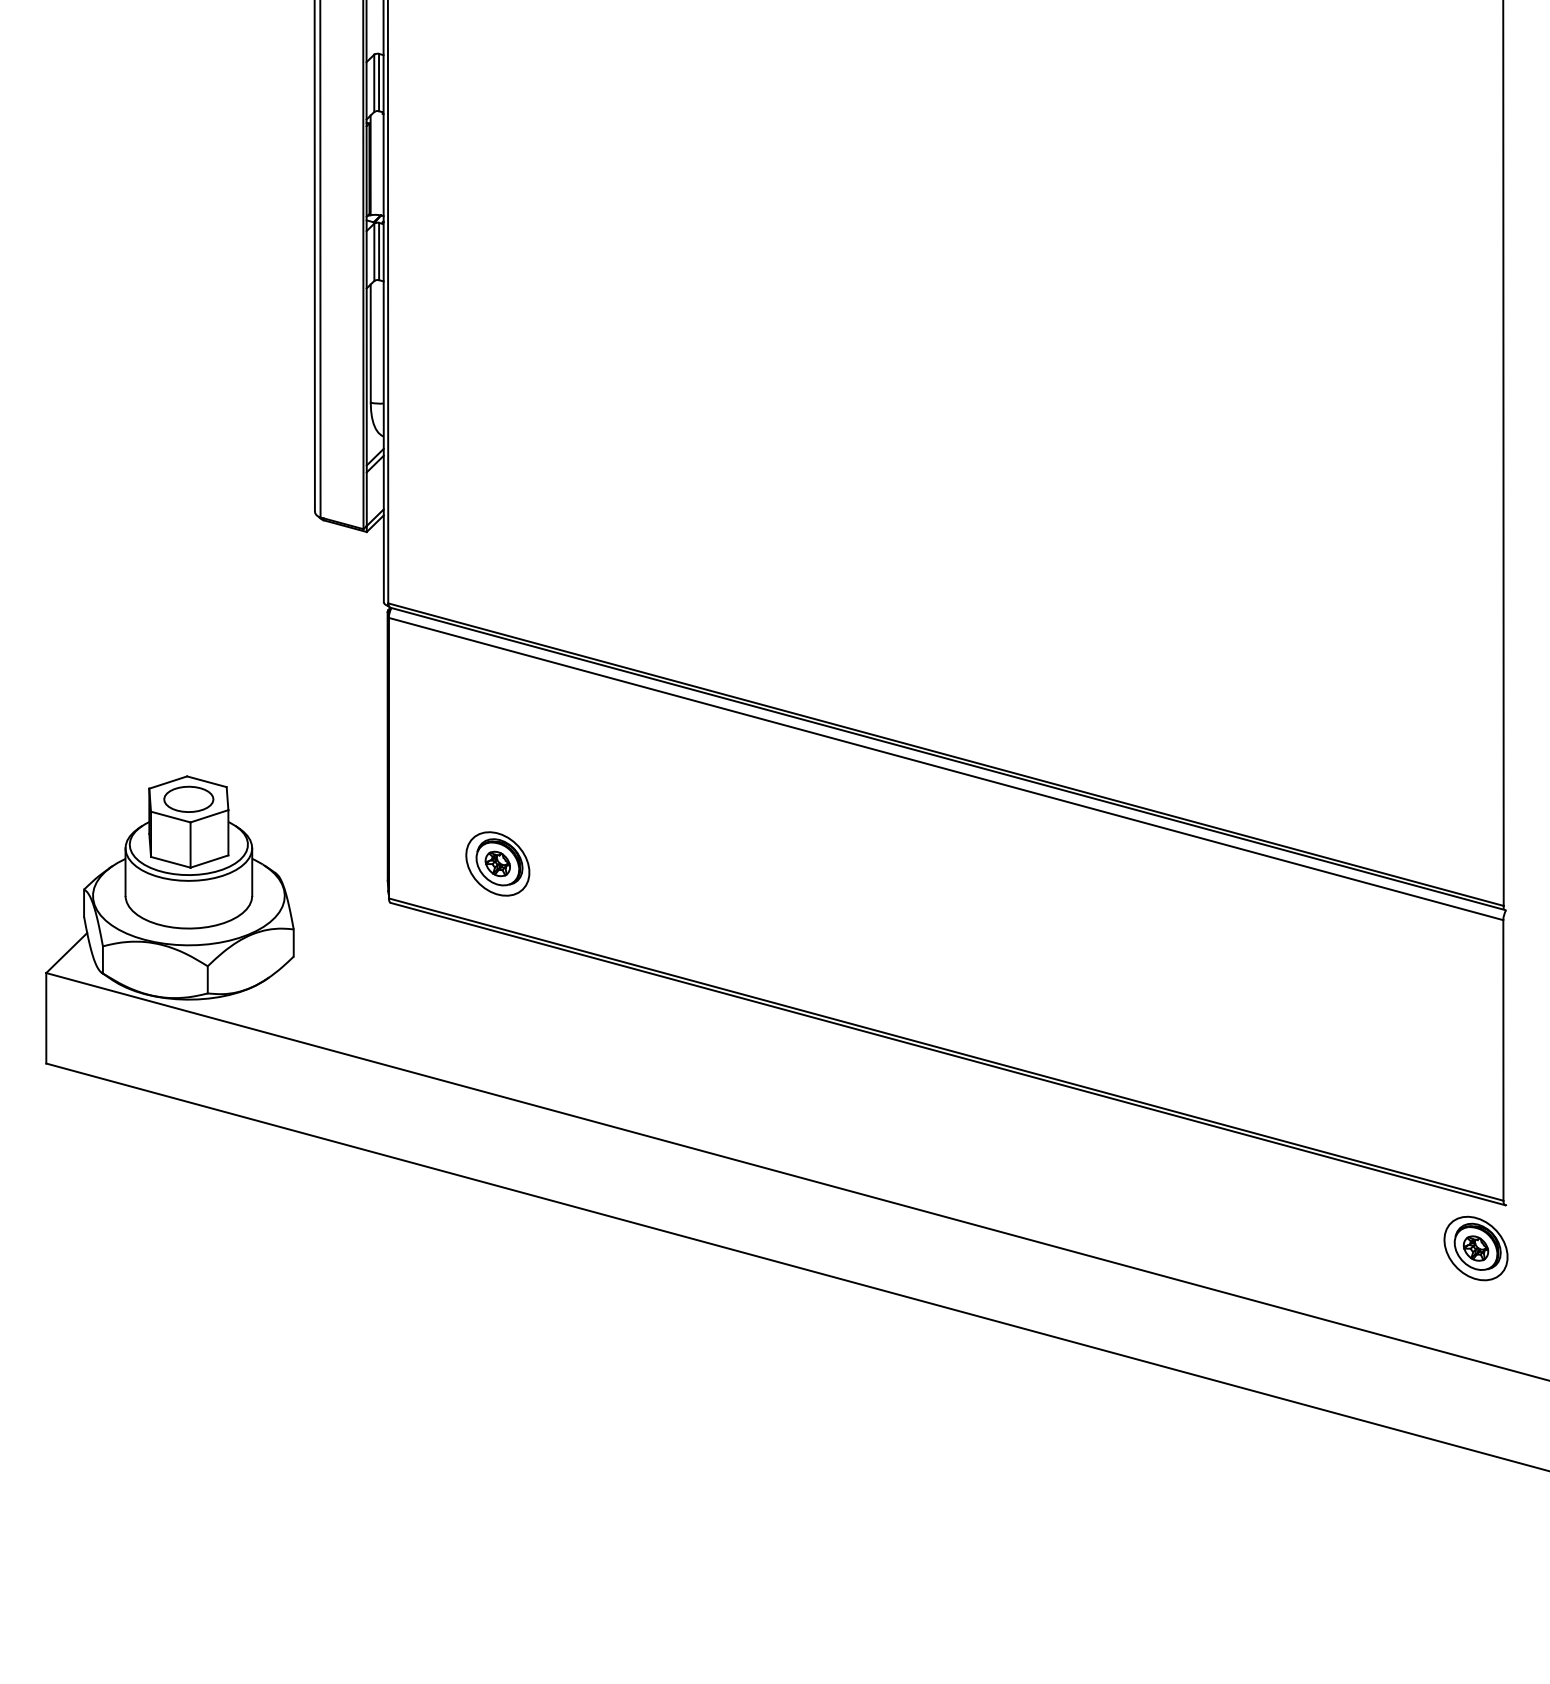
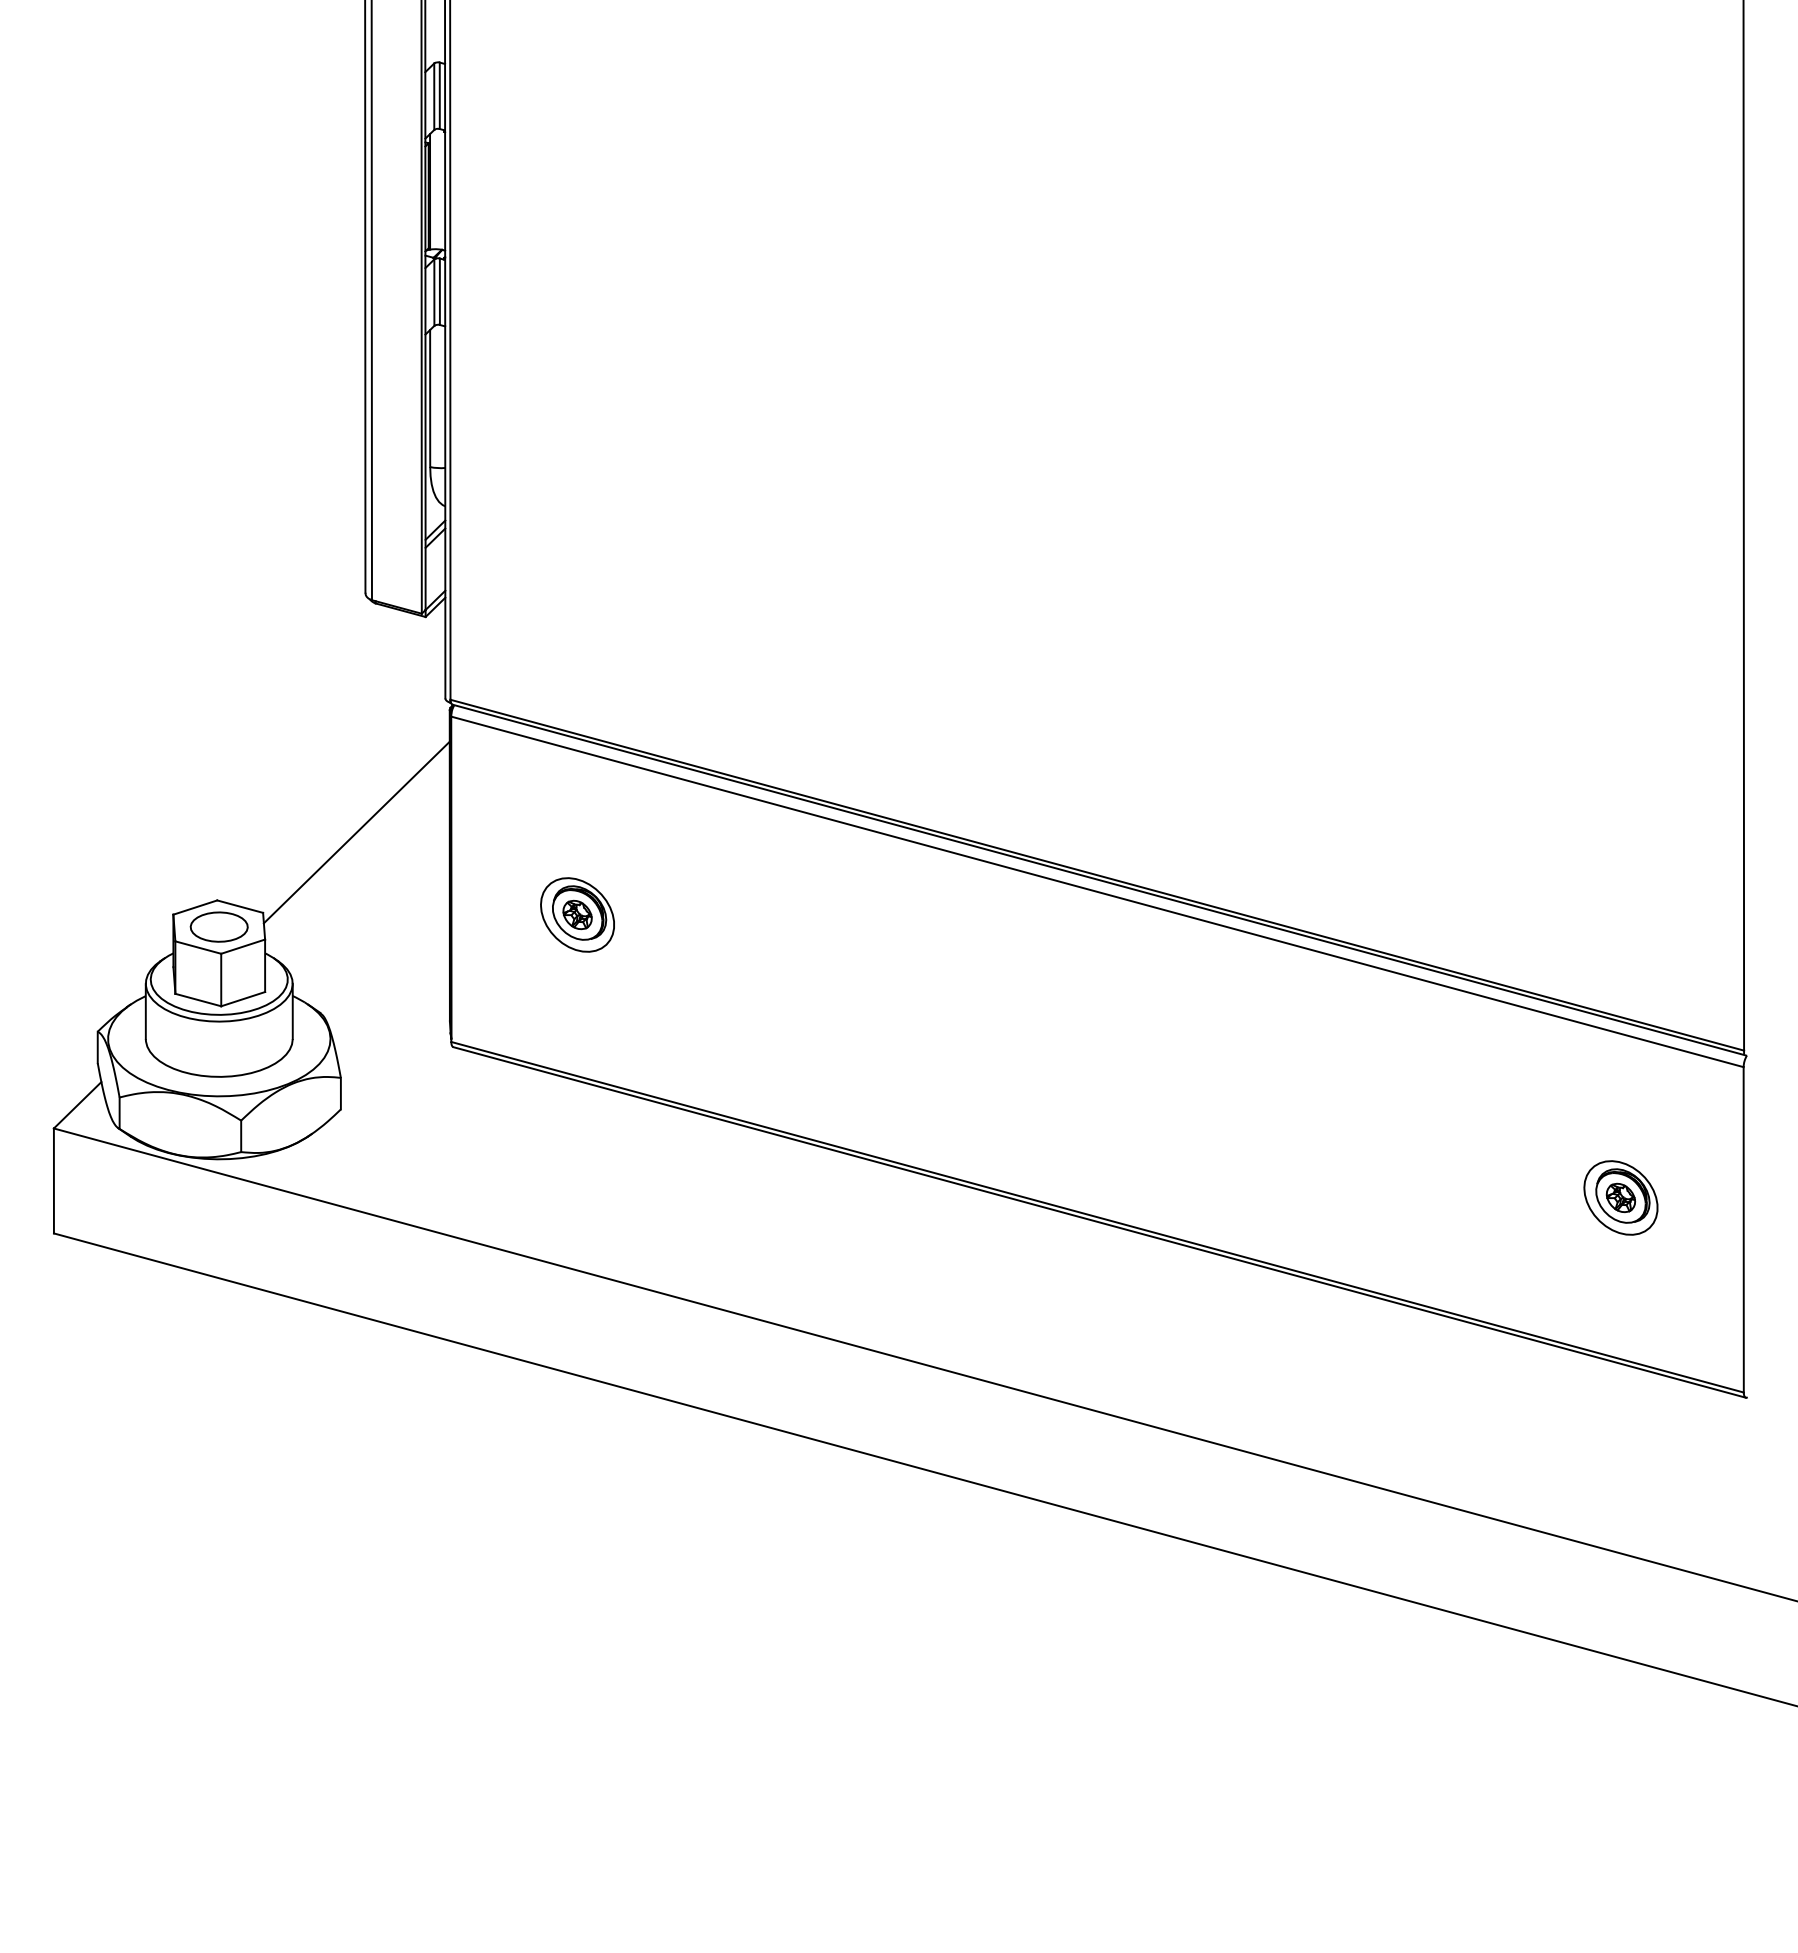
line: (307, 717) -> (356, 832), added
part: (497, 863) -> (577, 914), moved
part: (1475, 1248) -> (1620, 1197), moved

